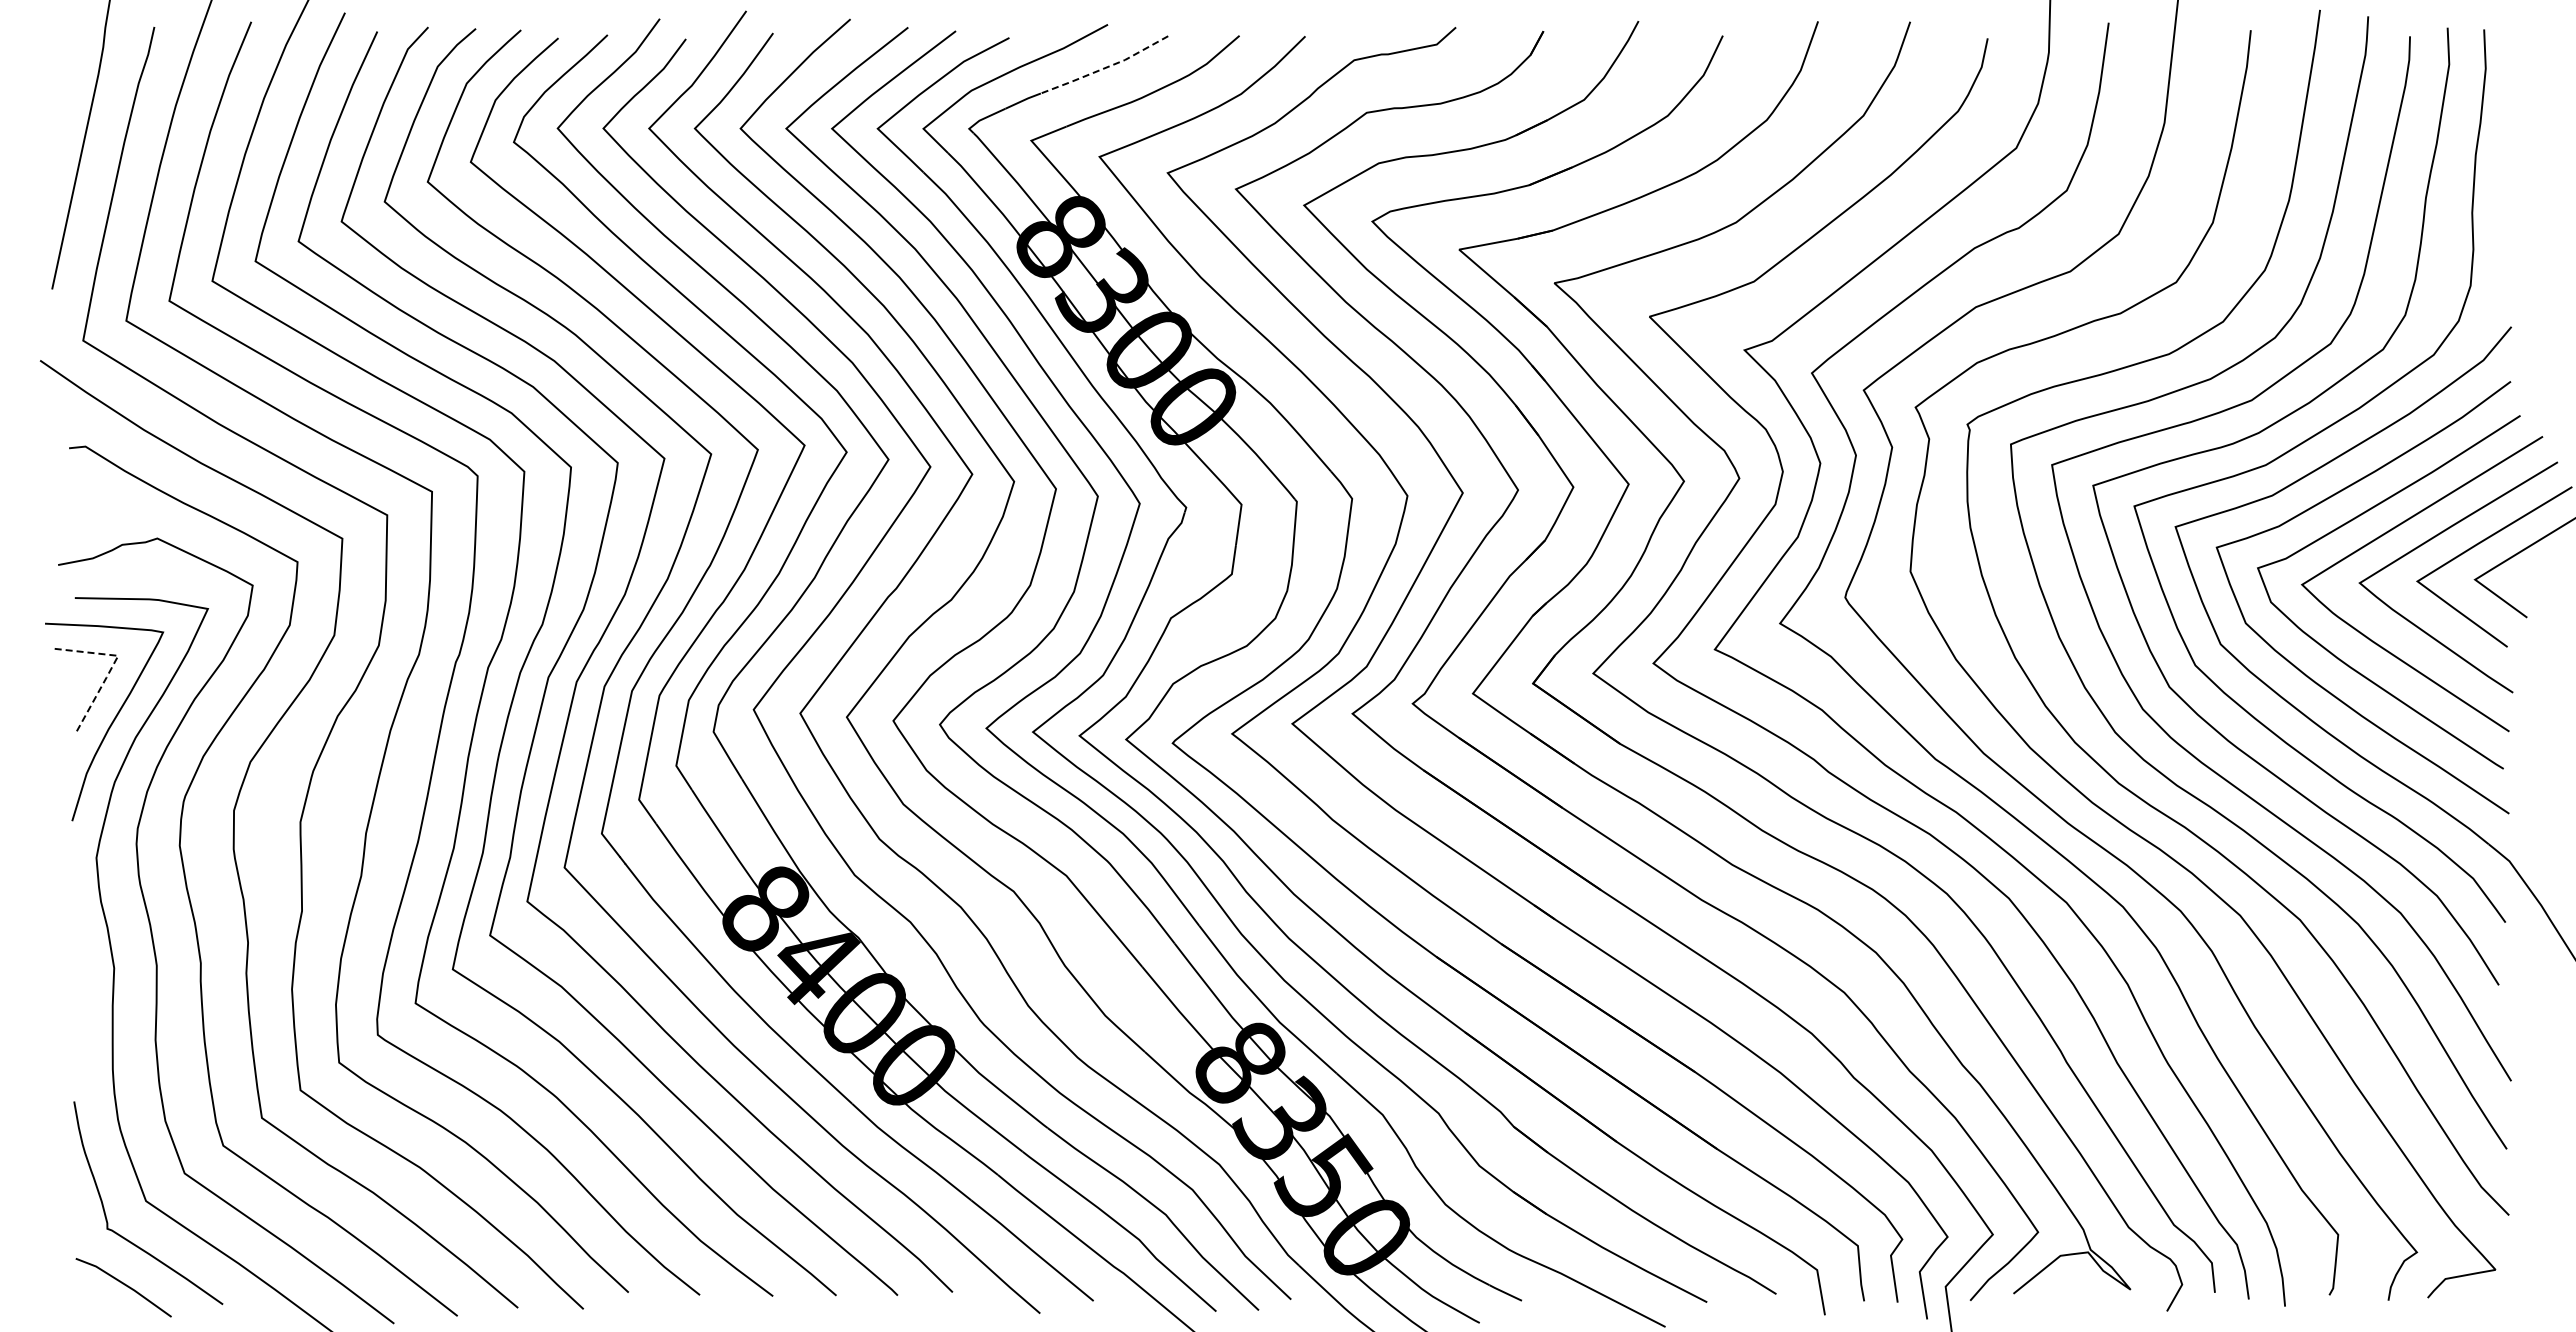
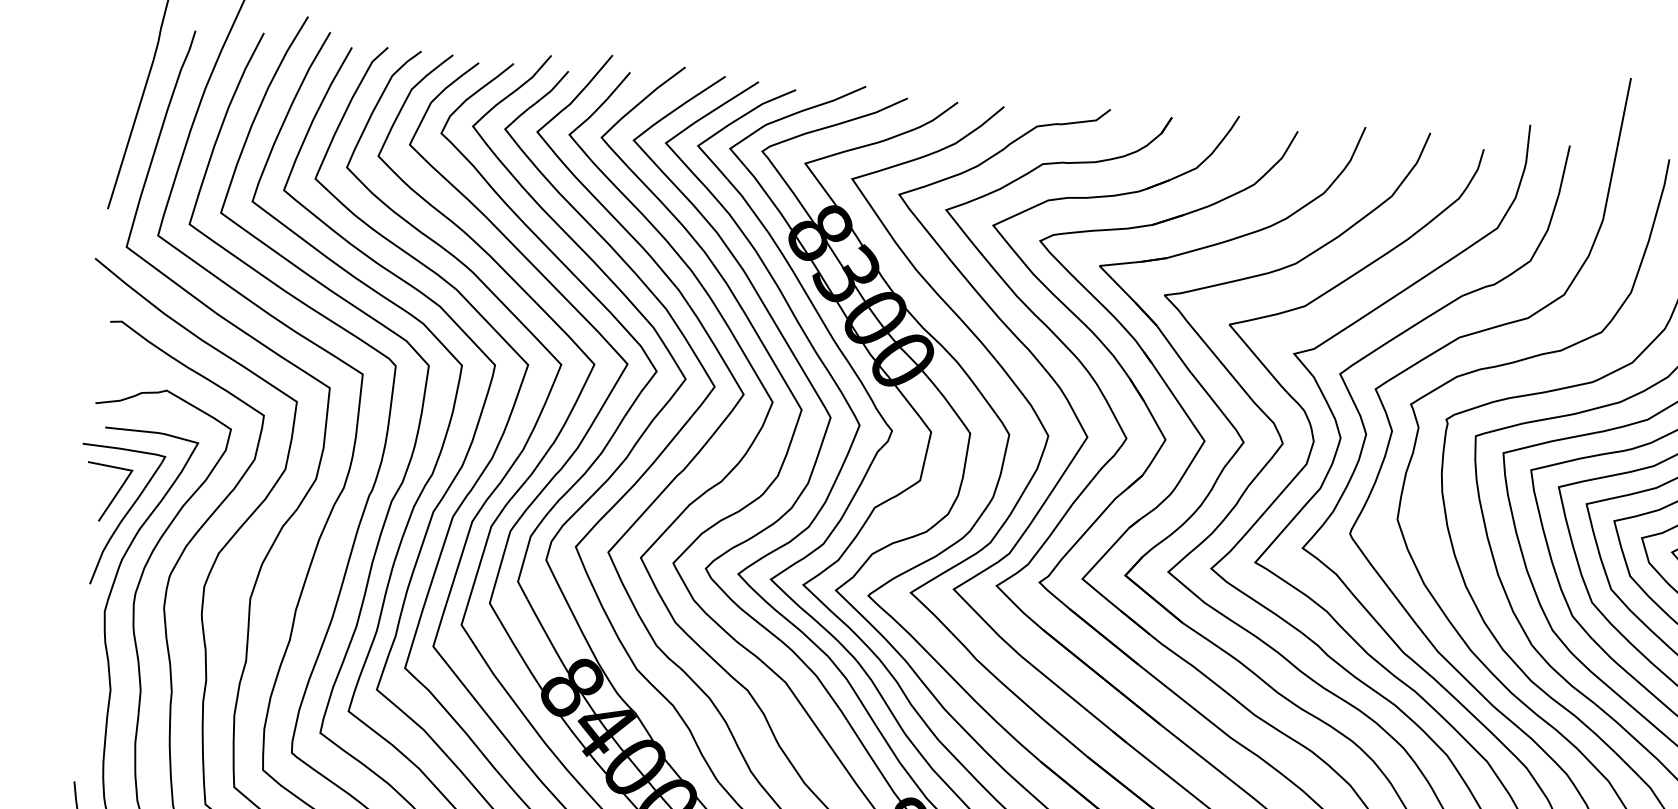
line: (1105, 67) -> (861, 116), dashed -> solid
line: (112, 666) -> (127, 477), dashed -> solid

